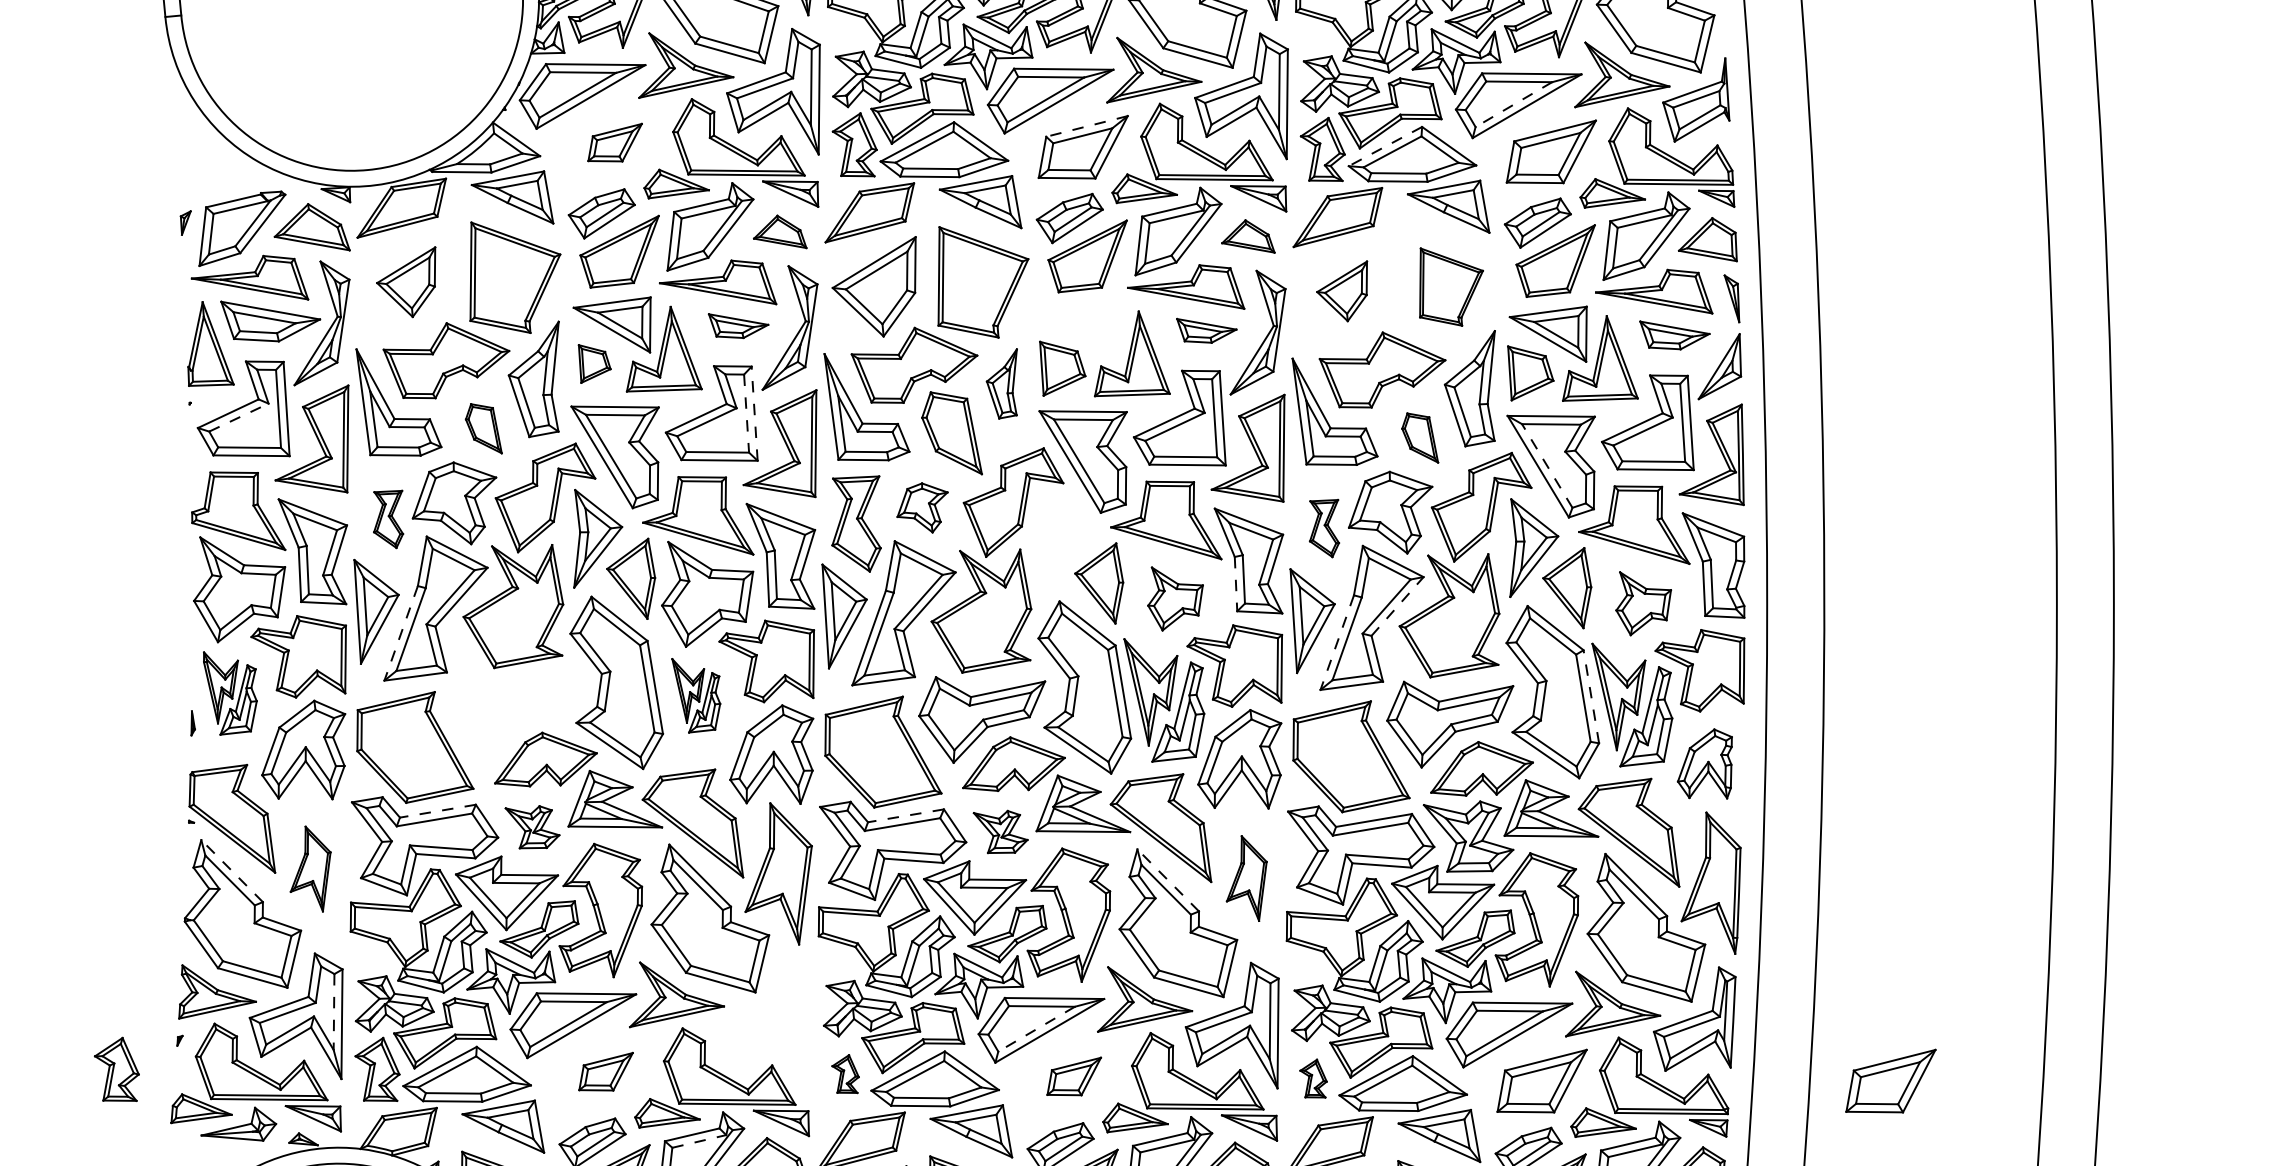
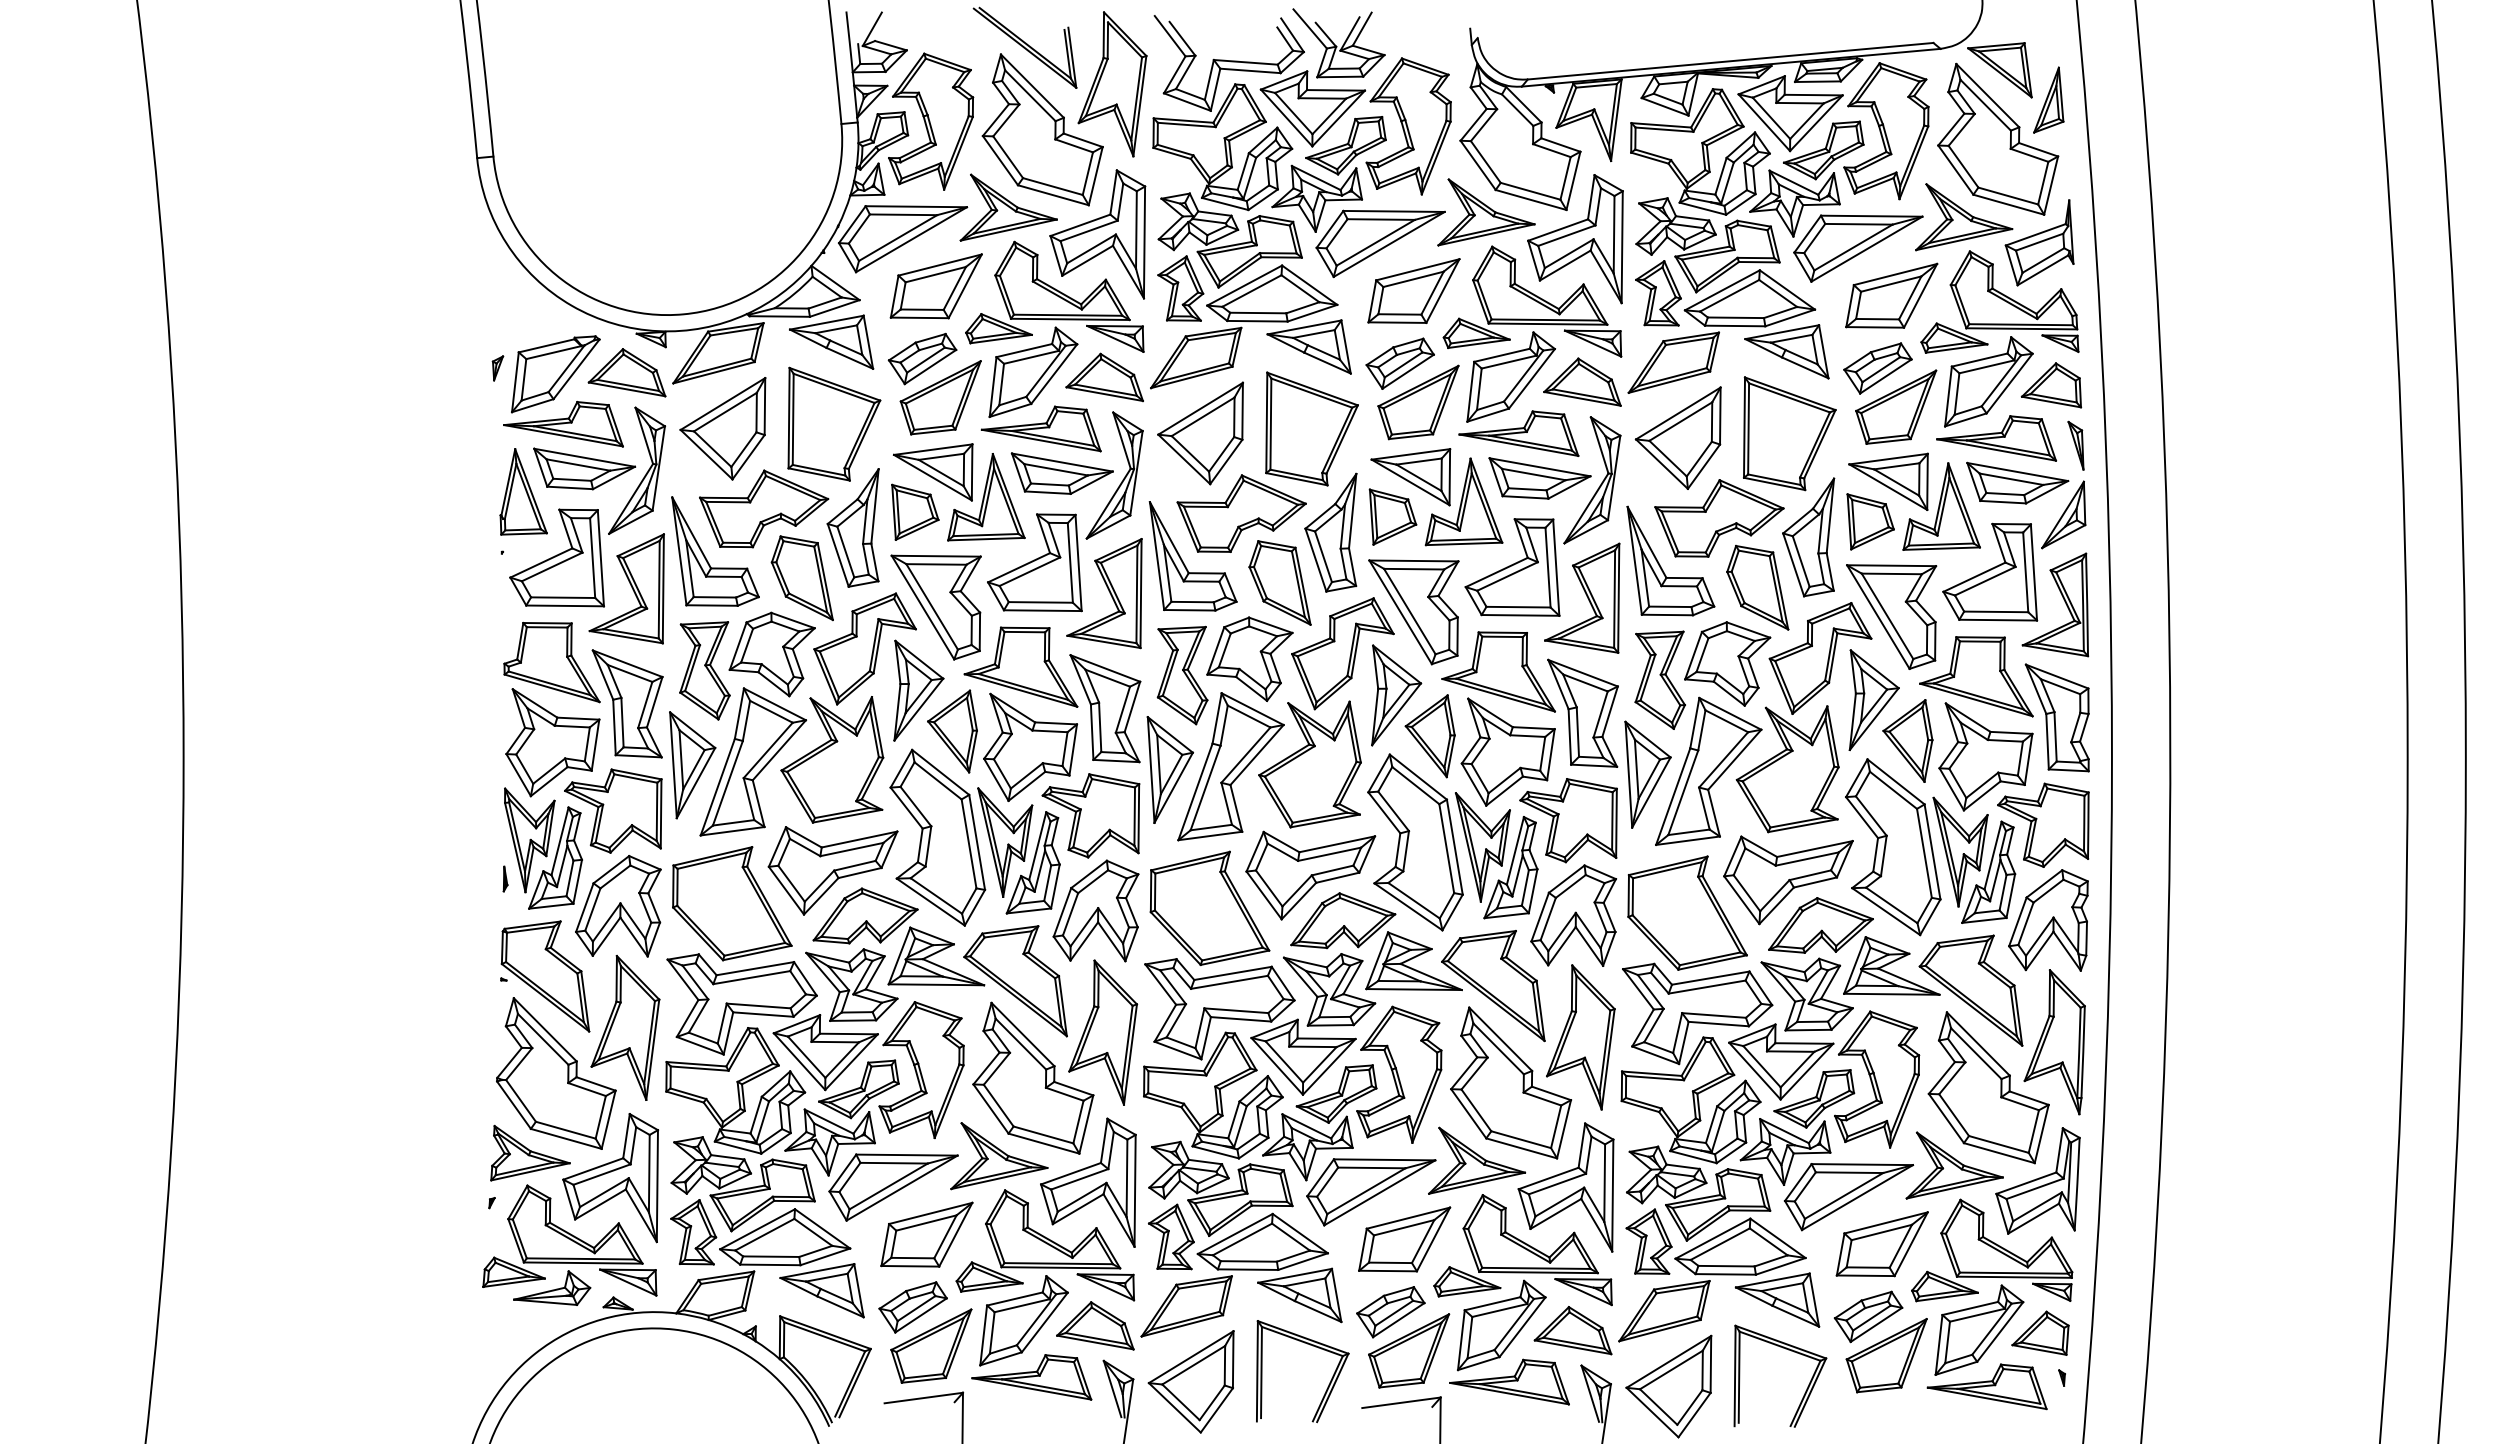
line: (1513, 104) -> (1853, 247), dashed -> solid
line: (1086, 126) -> (1417, 269), dashed -> solid
part: (614, 142) -> (935, 286), size x1.67
line: (1384, 146) -> (1721, 290), dashed -> solid
part: (780, 231) -> (1104, 377), size x1.43
part: (1248, 235) -> (1582, 381), size x1.43
part: (405, 281) -> (722, 428), size x1.43
part: (1451, 286) -> (1789, 433), size x1.43
part: (1341, 290) -> (1677, 437), size x1.67
part: (737, 326) -> (1061, 473), size x1.67
part: (1079, 329) -> (1410, 477), added
part: (1206, 330) -> (1539, 478), size x1.67
part: (1674, 334) -> (2017, 482), size x1.43
part: (594, 363) -> (915, 511), size x1.43
part: (1001, 383) -> (1330, 532), size x1.67
line: (746, 413) -> (1070, 562), dashed -> solid
line: (754, 413) -> (1078, 562), dashed -> solid
line: (239, 417) -> (552, 566), dashed -> solid
part: (483, 428) -> (801, 578), size x1.67
part: (1419, 437) -> (1757, 587), size x1.67
line: (1547, 466) -> (1887, 616), dashed -> solid
part: (922, 507) -> (1249, 658), size x1.67
part: (388, 519) -> (704, 670), size x1.67
part: (1323, 527) -> (1659, 679), size x1.67
part: (1066, 543) -> (1396, 695), added
line: (1235, 583) -> (1569, 736), dashed -> solid
part: (1174, 598) -> (1507, 751), size x1.67
part: (1643, 603) -> (1985, 756), size x1.67
line: (1398, 606) -> (1735, 759), dashed -> solid
line: (400, 633) -> (717, 787), dashed -> solid
line: (1337, 643) -> (1673, 797), dashed -> solid
part: (230, 693) -> (543, 848), size x1.43
part: (695, 695) -> (1018, 850), size x1.67
line: (1591, 696) -> (1932, 851), dashed -> solid
part: (513, 714) -> (832, 870), added
part: (1704, 763) -> (2048, 920), size x1.43
line: (437, 811) -> (754, 968), dashed -> solid
line: (905, 815) -> (1232, 973), dashed -> solid
part: (532, 826) -> (851, 984), size x1.67
part: (1000, 831) -> (1329, 989), size x1.67
part: (310, 868) -> (625, 1027), size x1.67
line: (232, 870) -> (545, 1029), dashed -> solid
part: (1246, 878) -> (1580, 1037), size x1.67
line: (1168, 880) -> (1500, 1039), dashed -> solid
line: (334, 1011) -> (649, 1173), dashed -> solid
part: (764, 1020) -> (1088, 1182), added
line: (1035, 1029) -> (1365, 1191), dashed -> solid
part: (116, 1069) -> (427, 1232), removed
part: (605, 1071) -> (926, 1234), size x1.67
part: (845, 1073) -> (1171, 1236), size x1.67
part: (1073, 1076) -> (1404, 1239), size x1.67
part: (1313, 1078) -> (1648, 1241), size x1.67
part: (1890, 1081) -> (2237, 1244), removed
line: (699, 1141) -> (1022, 1305), dashed -> solid

